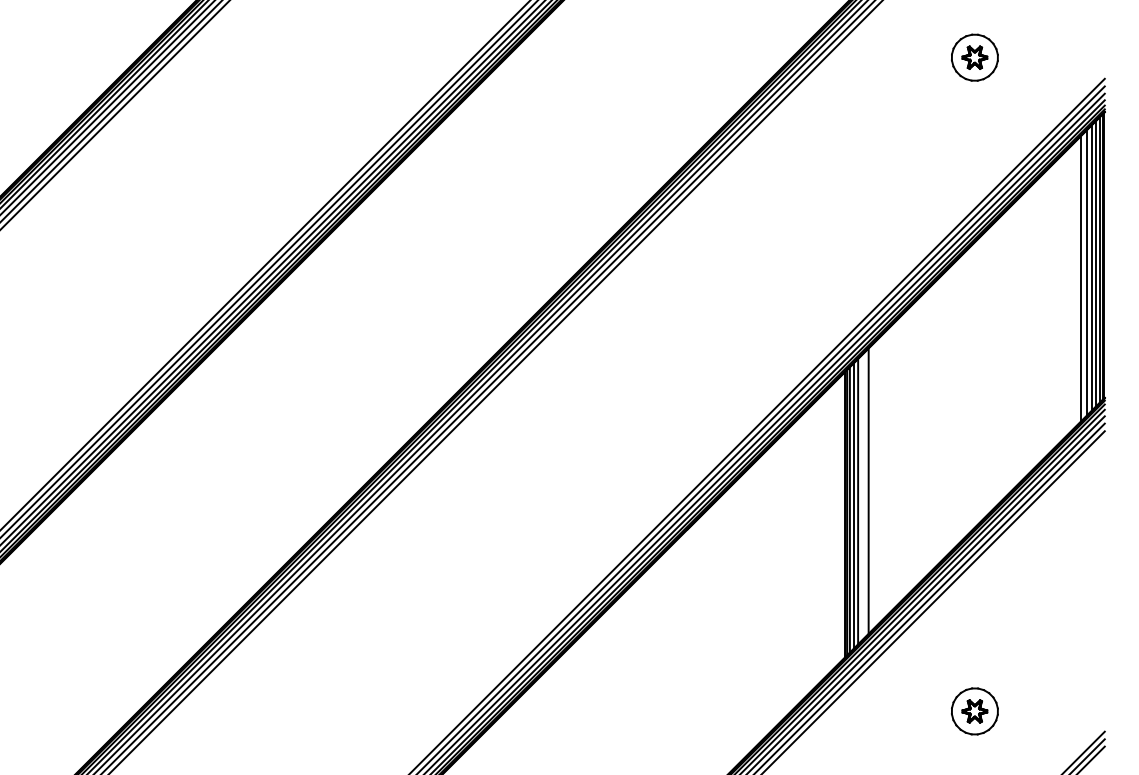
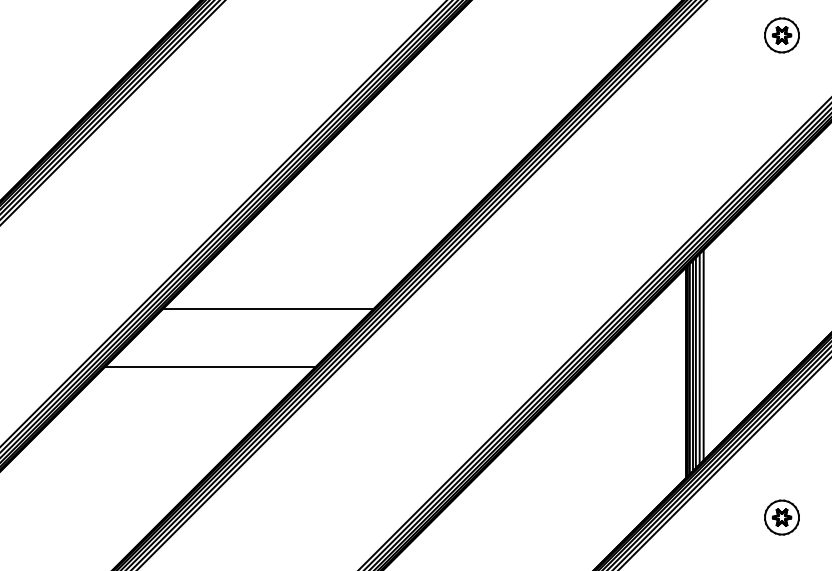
line: (277, 429) -> (267, 309), added
line: (863, 496) -> (699, 359), added
line: (199, 507) -> (210, 367), added

